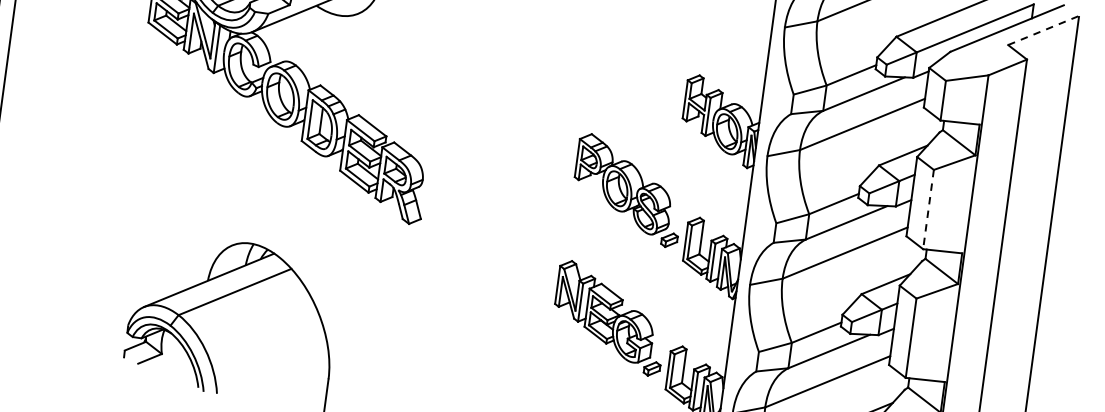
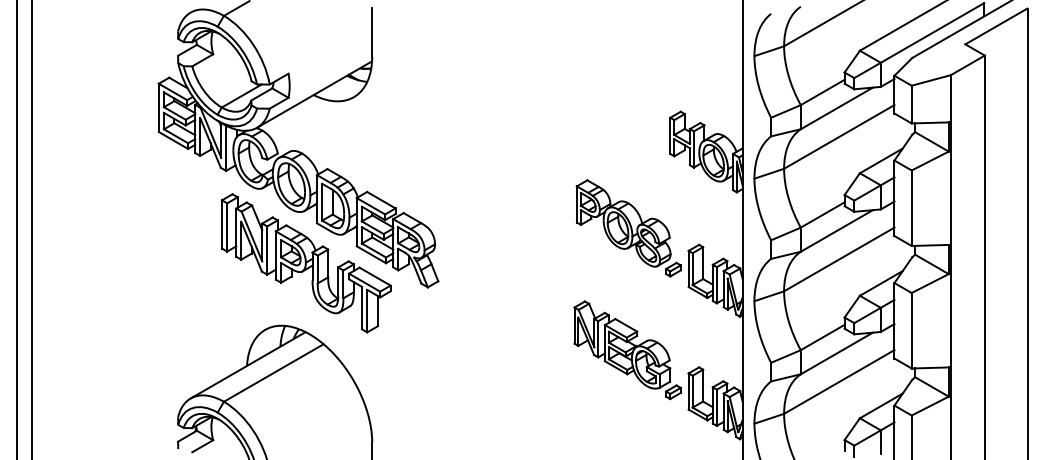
line: (1043, 30) -> (996, 26), dashed -> solid
part: (283, 181) -> (305, 263), added
line: (928, 209) -> (911, 208), dashed -> solid

